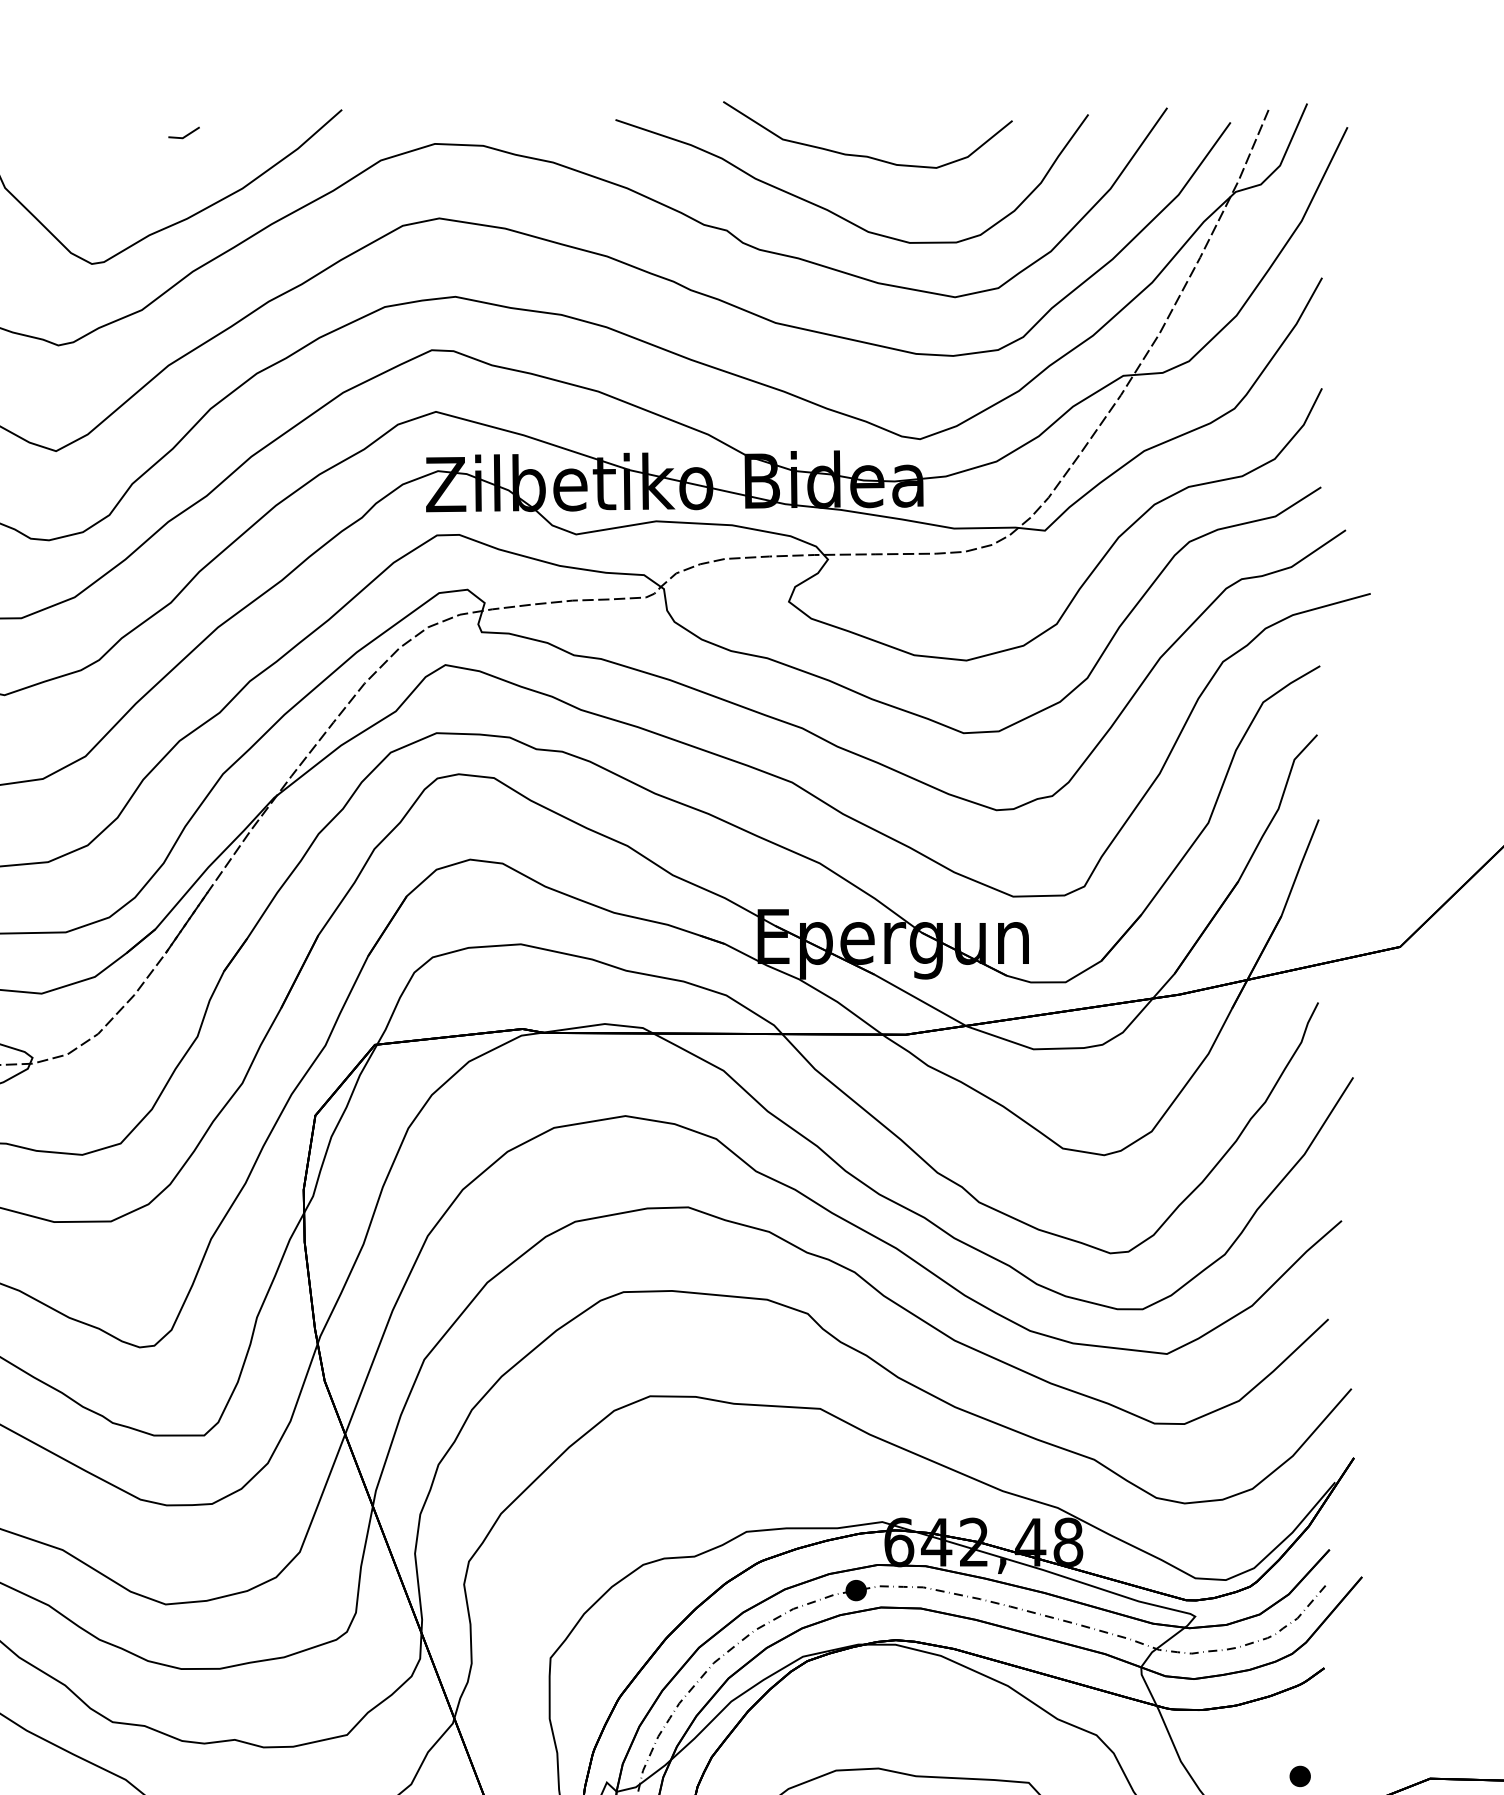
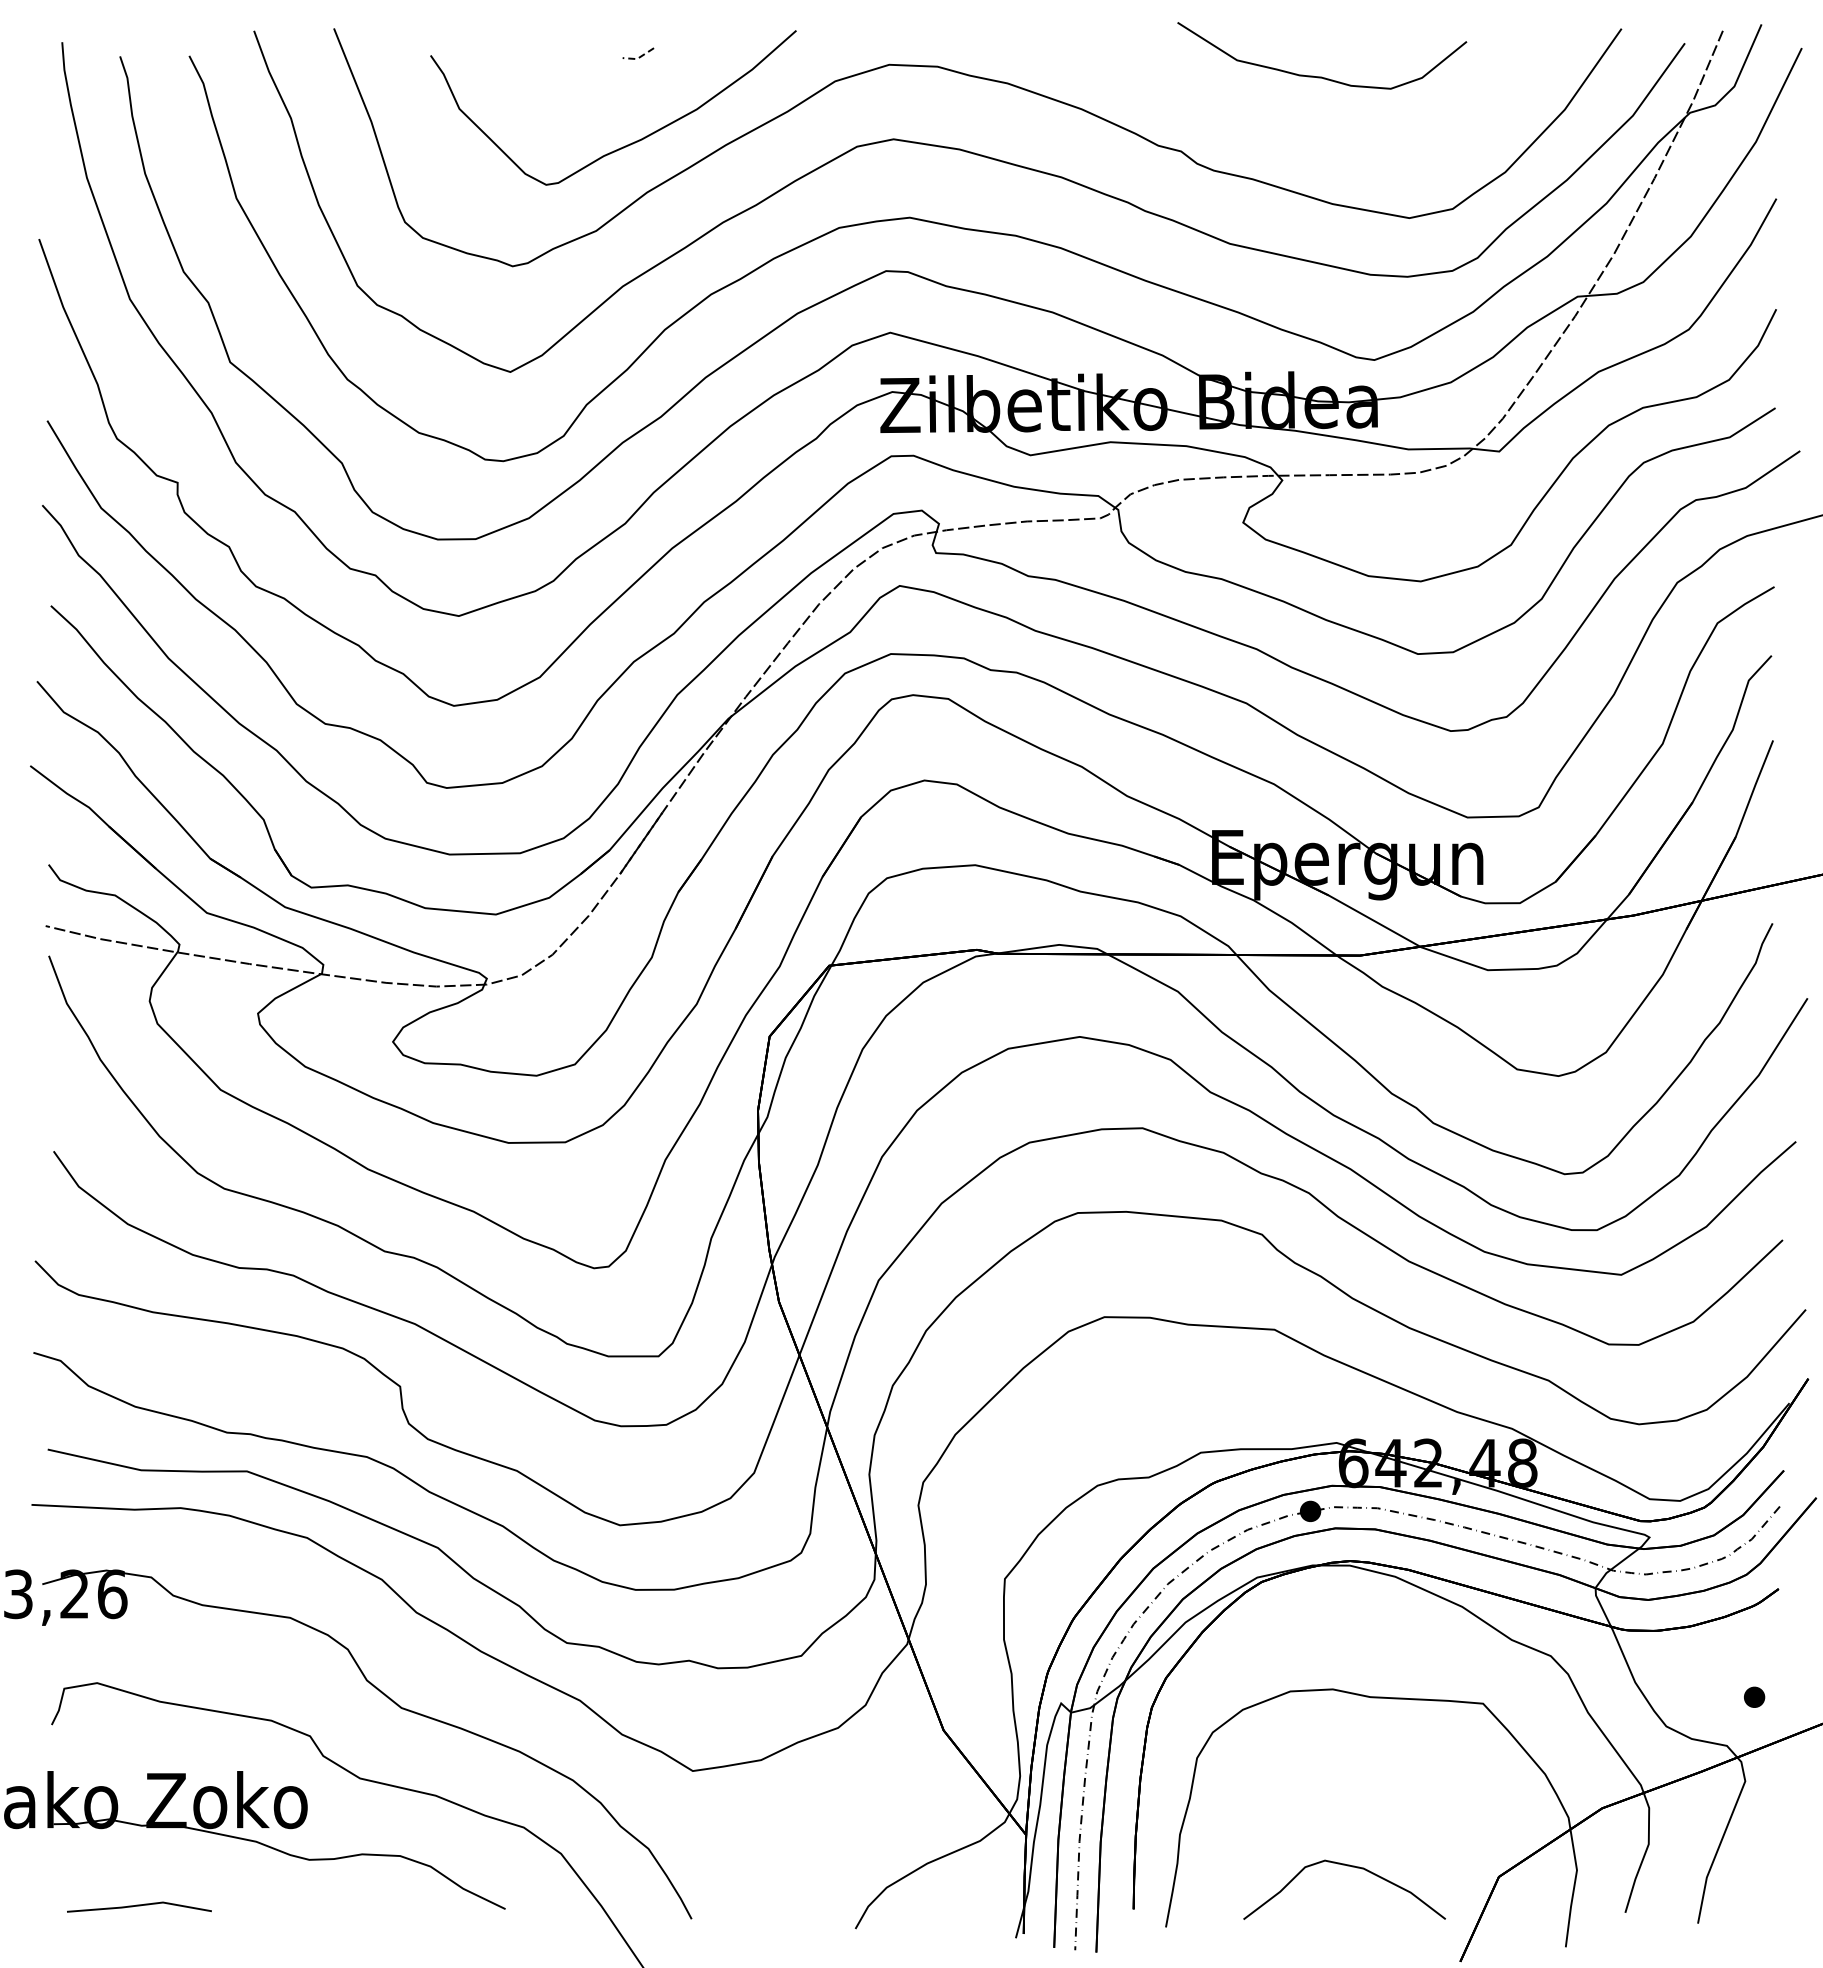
line: (184, 137) -> (638, 58), solid -> dashed
curve: (831, 210) -> (1285, 131), removed

